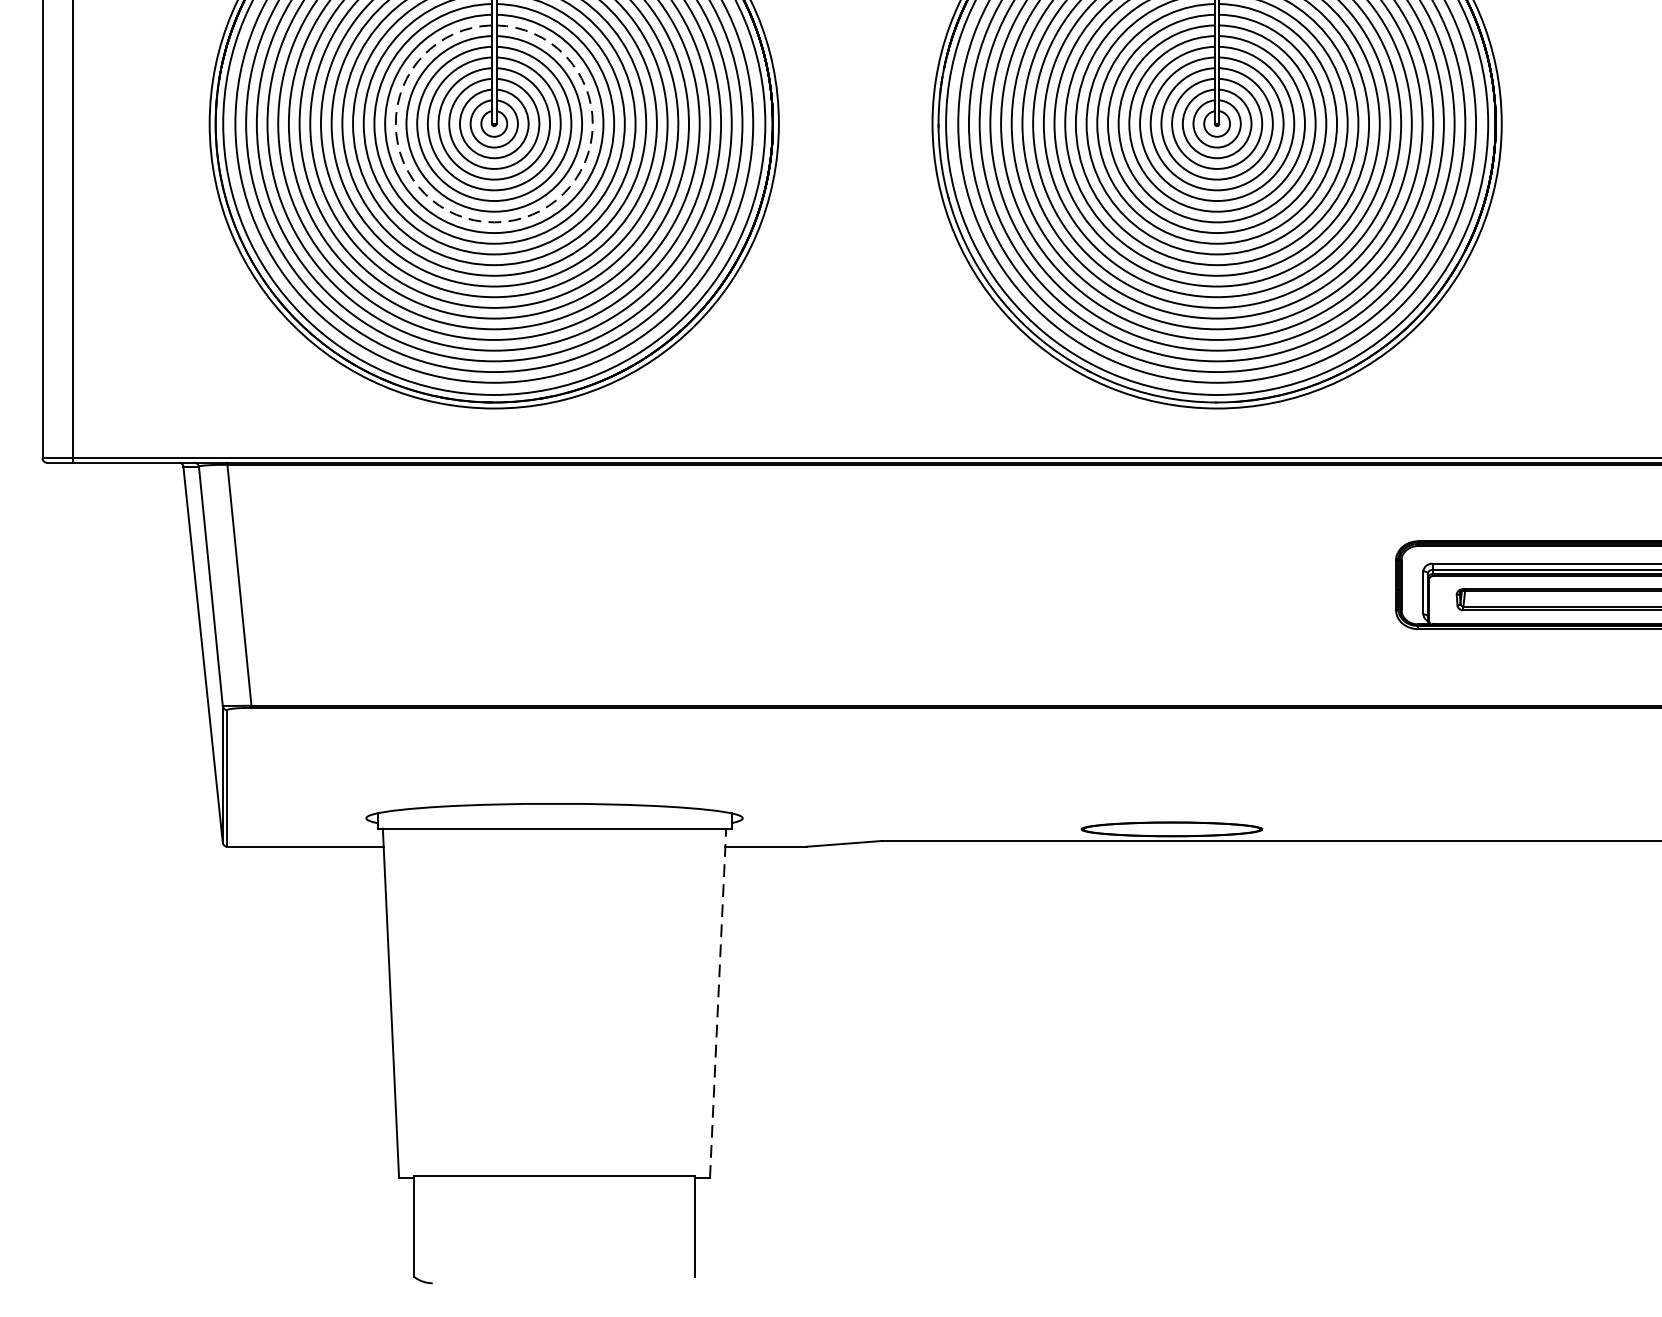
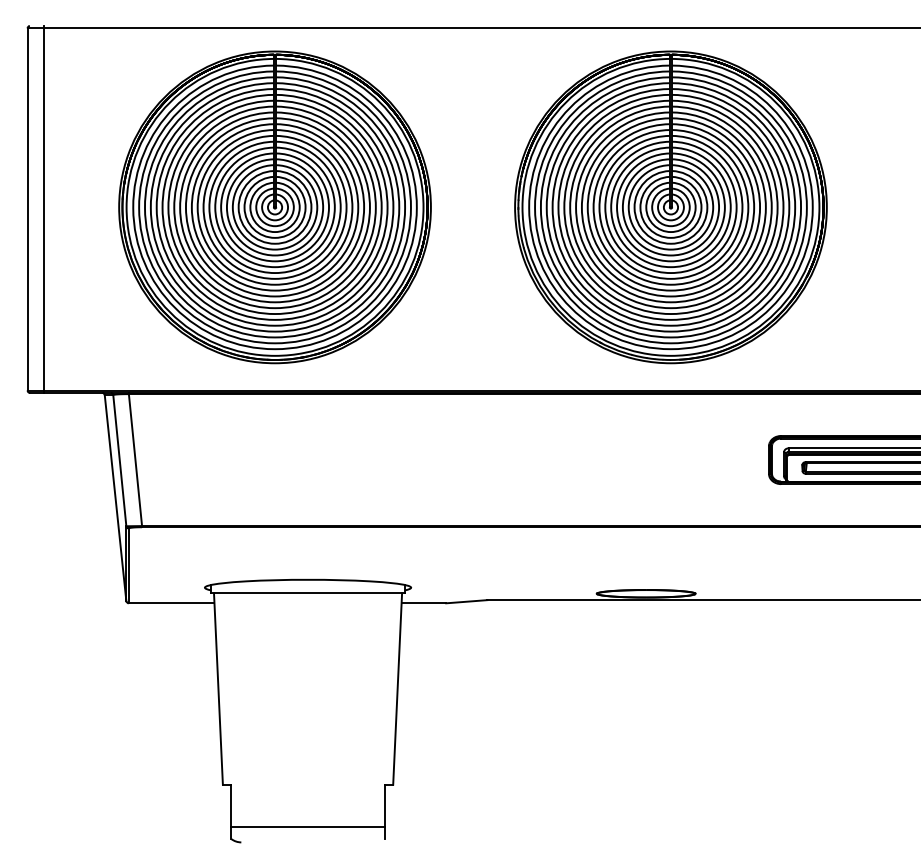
arc: (495, 222) -> (275, 261), dashed -> solid
line: (717, 1004) -> (397, 689), dashed -> solid
line: (553, 1175) -> (307, 826), moved

